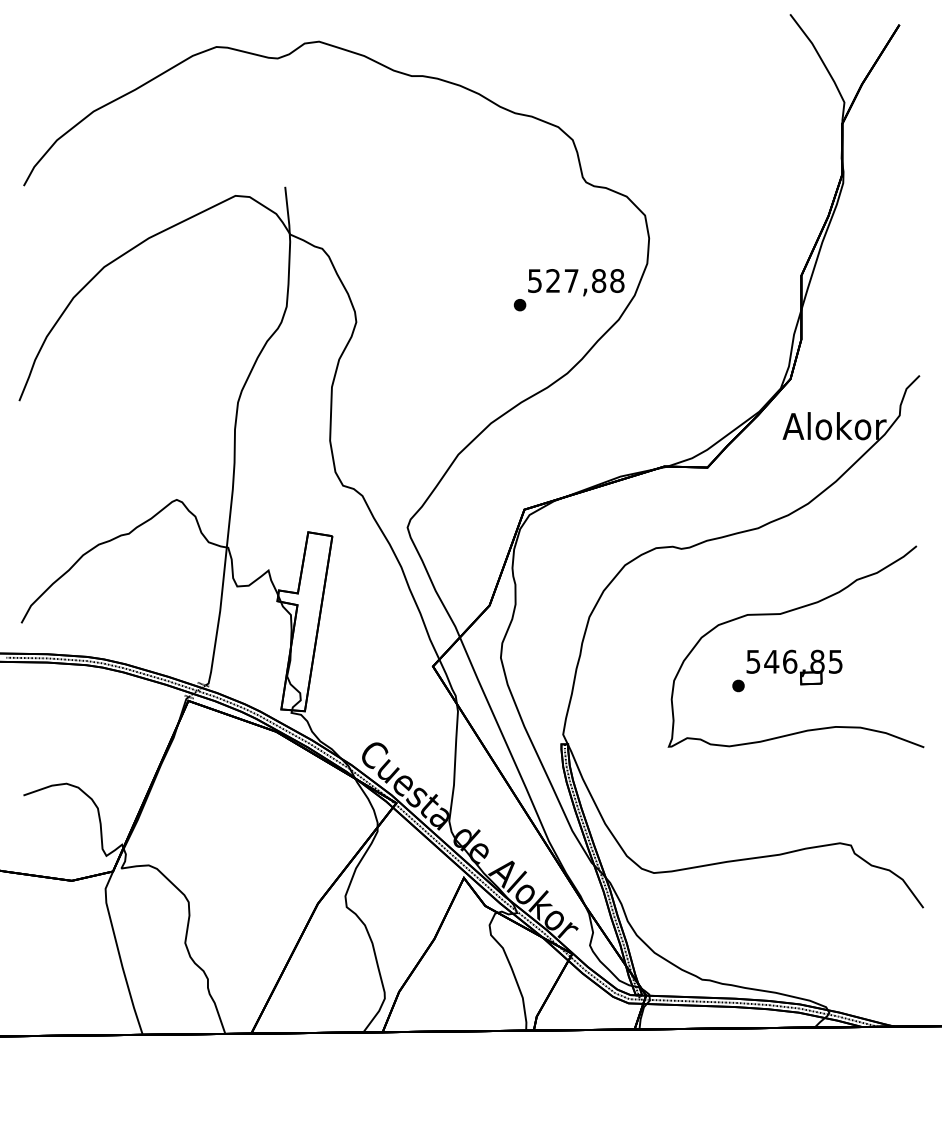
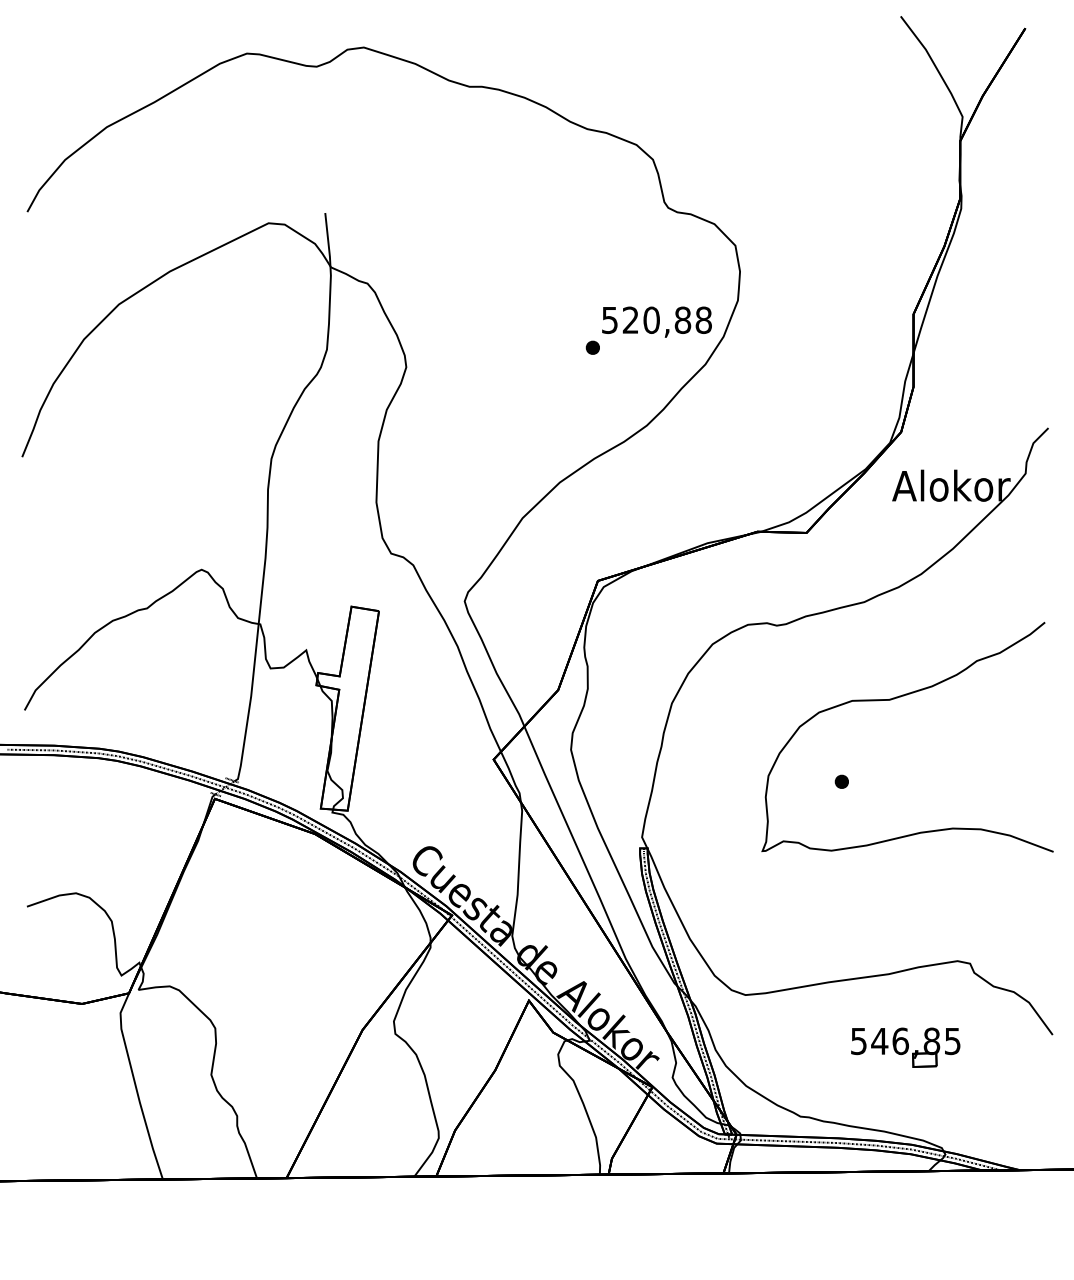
text: (571, 280) -> (651, 319), 527,88 -> 520,88
part: (794, 667) -> (905, 1047), moved

